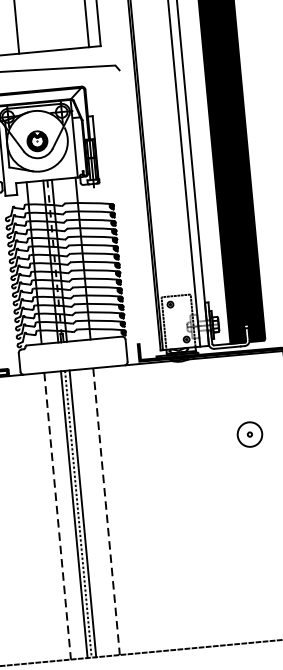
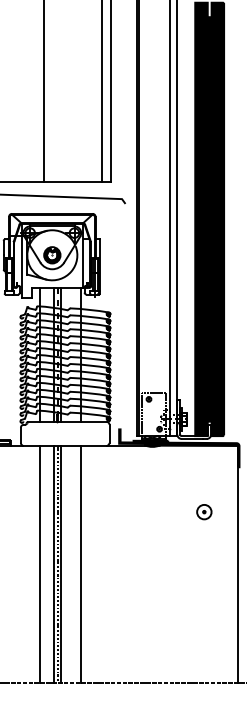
part: (250, 435) -> (204, 512), size x0.71
line: (106, 511) -> (80, 564), dashed -> solid
line: (57, 516) -> (40, 564), dashed -> solid

